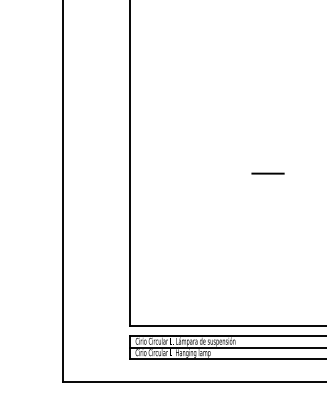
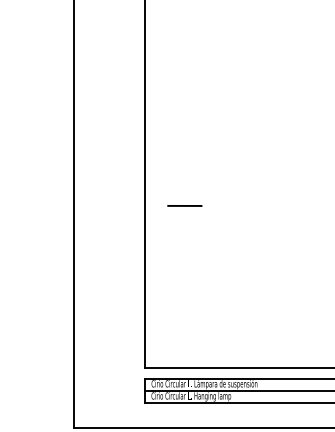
line: (267, 173) -> (184, 205), moved

